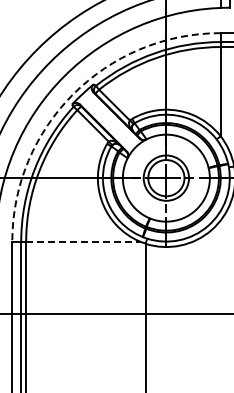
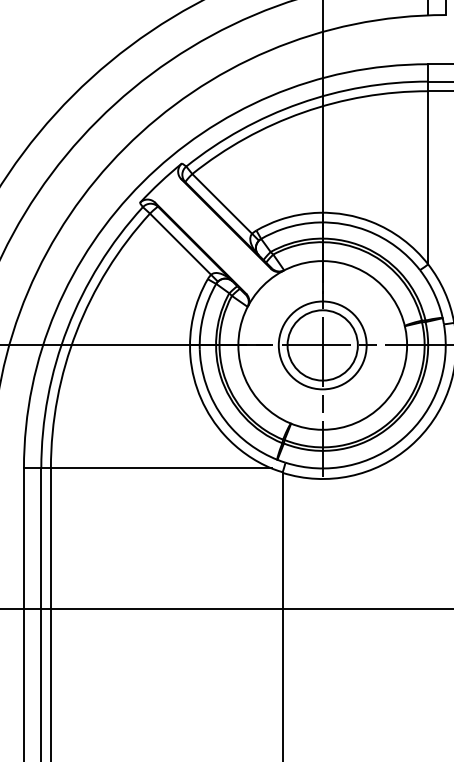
arc: (73, 94) -> (142, 183), dashed -> solid
line: (83, 241) -> (162, 468), dashed -> solid

